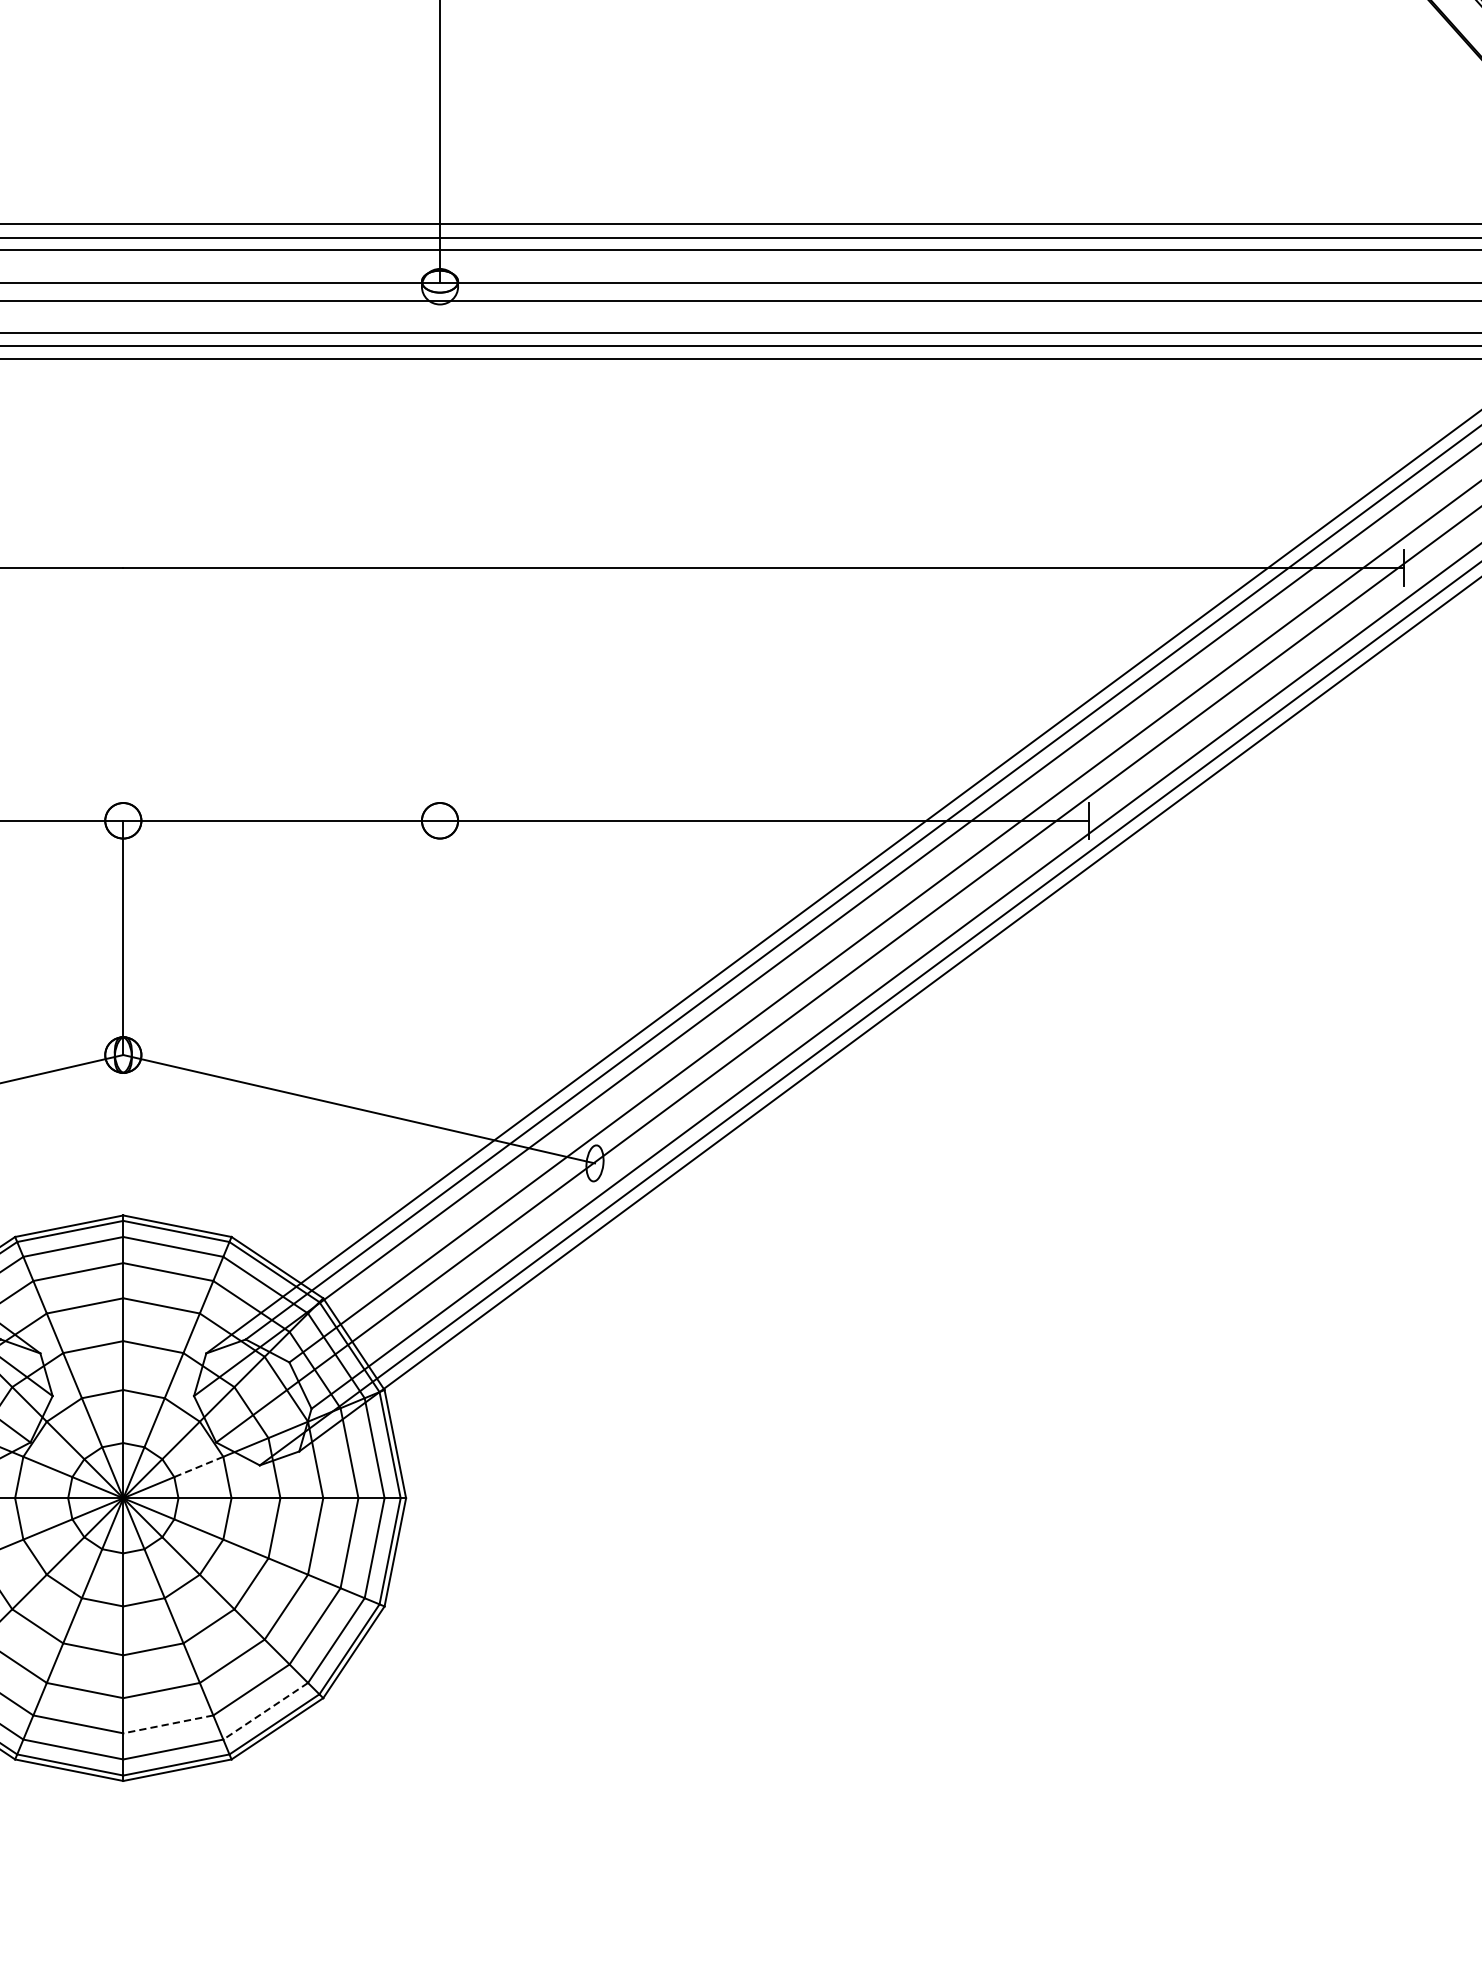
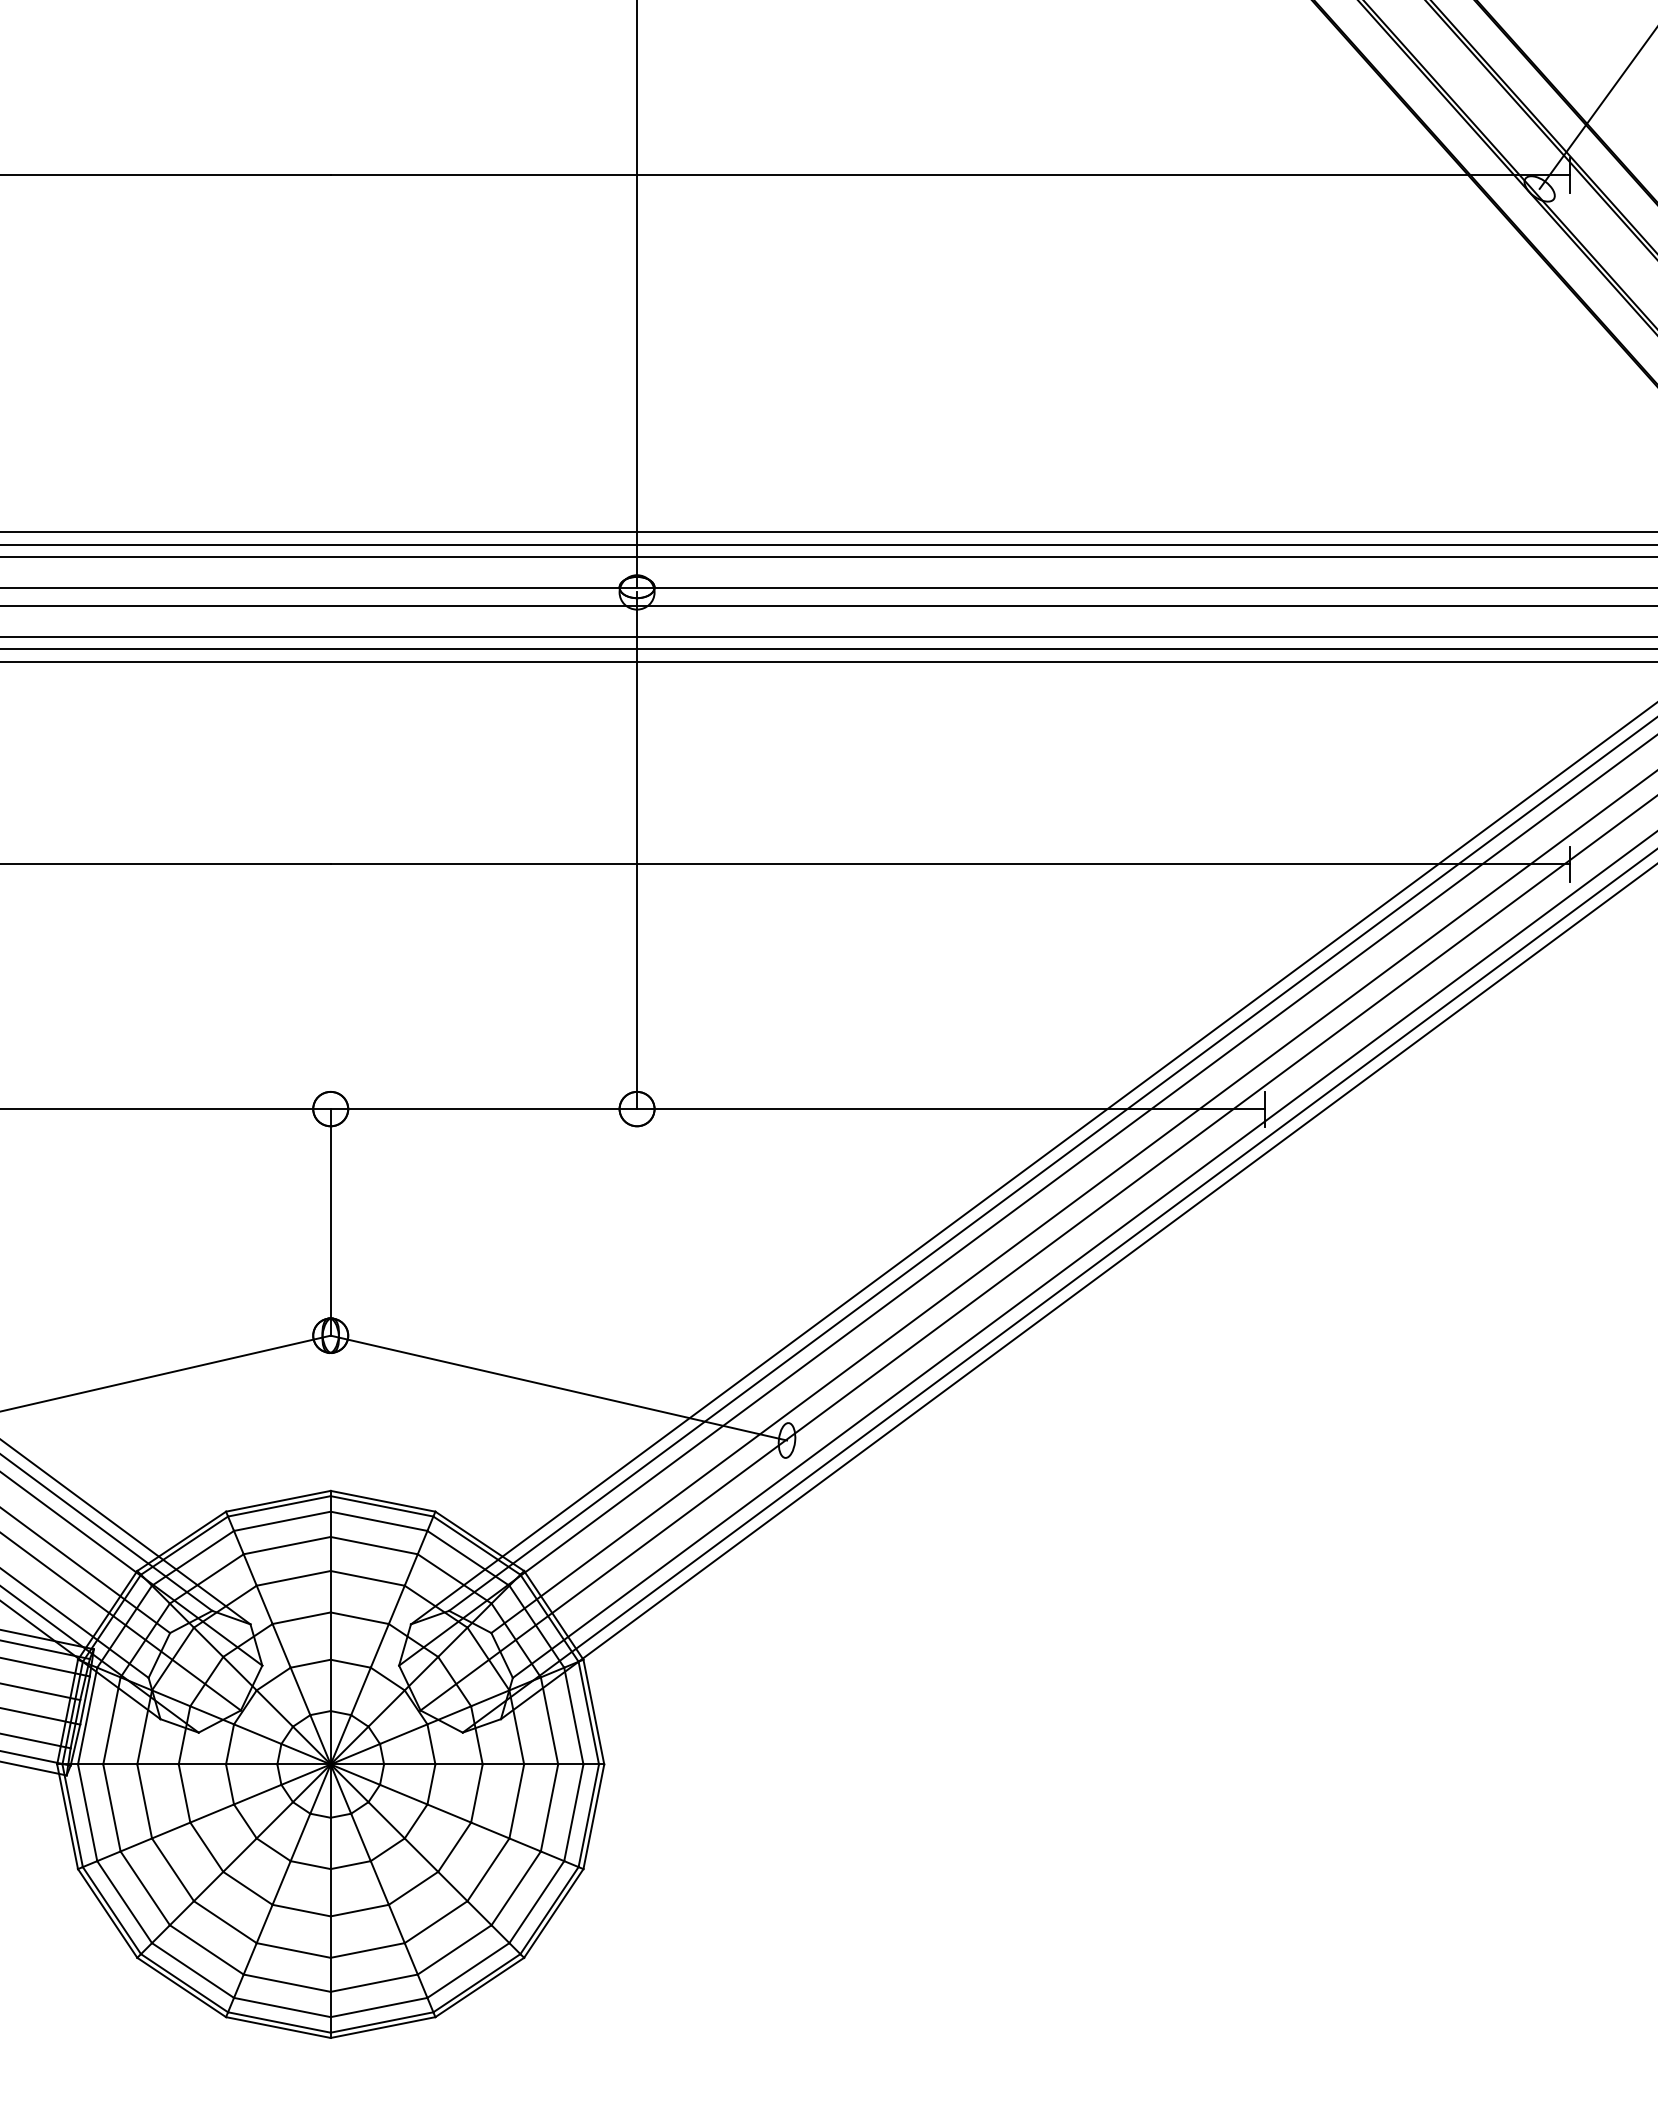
line: (440, 553) -> (637, 850), added
line: (198, 1467) -> (403, 1734), dashed -> solid
line: (265, 1711) -> (468, 1970), dashed -> solid
line: (167, 1724) -> (373, 1983), dashed -> solid

